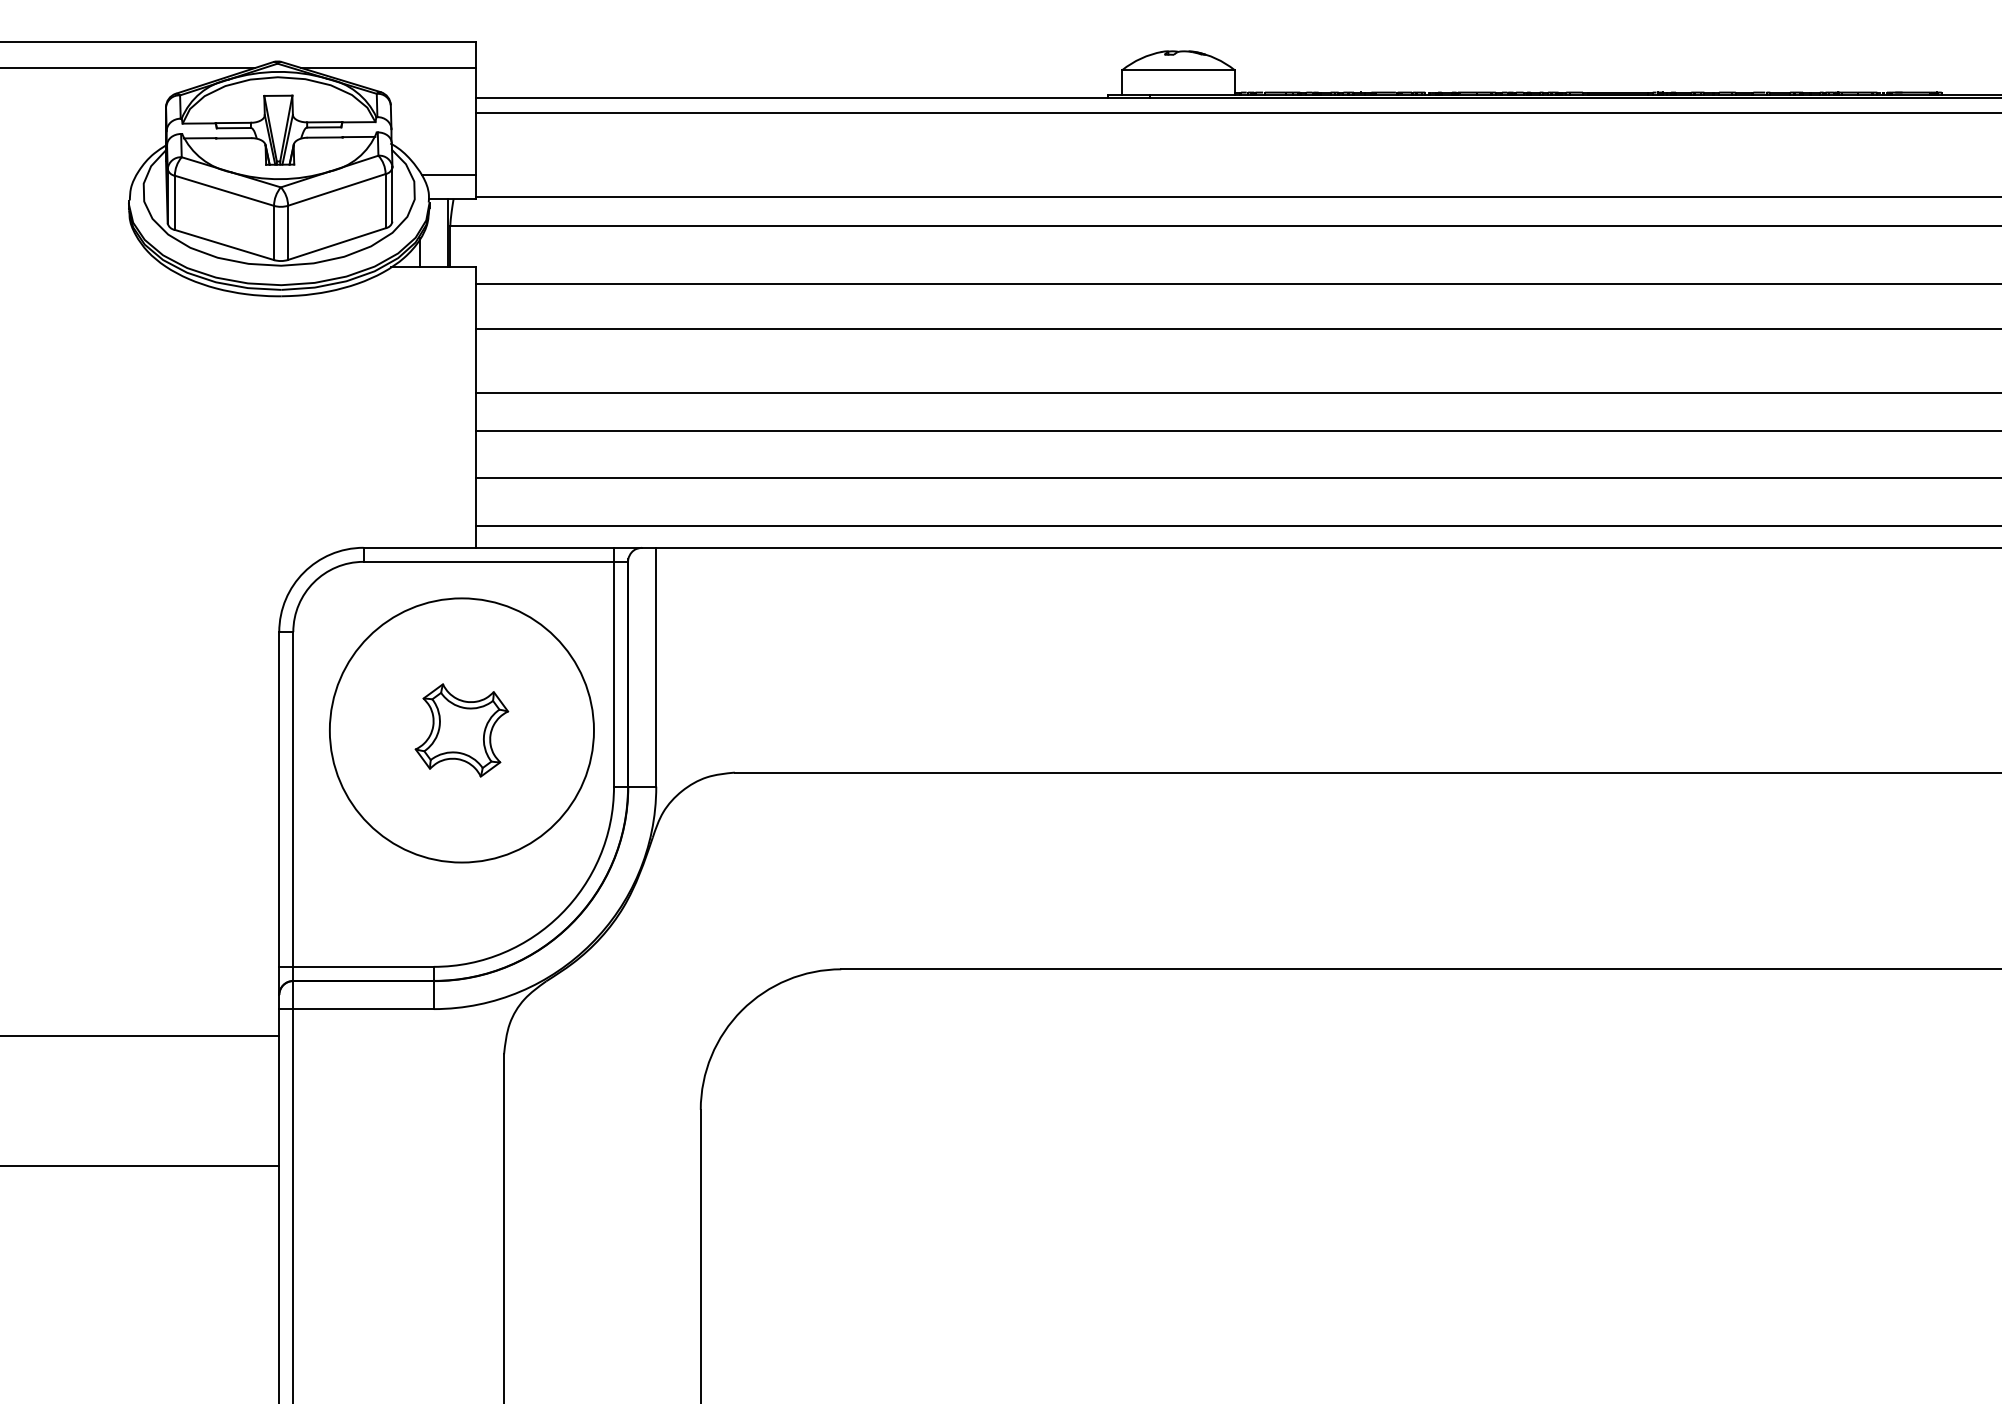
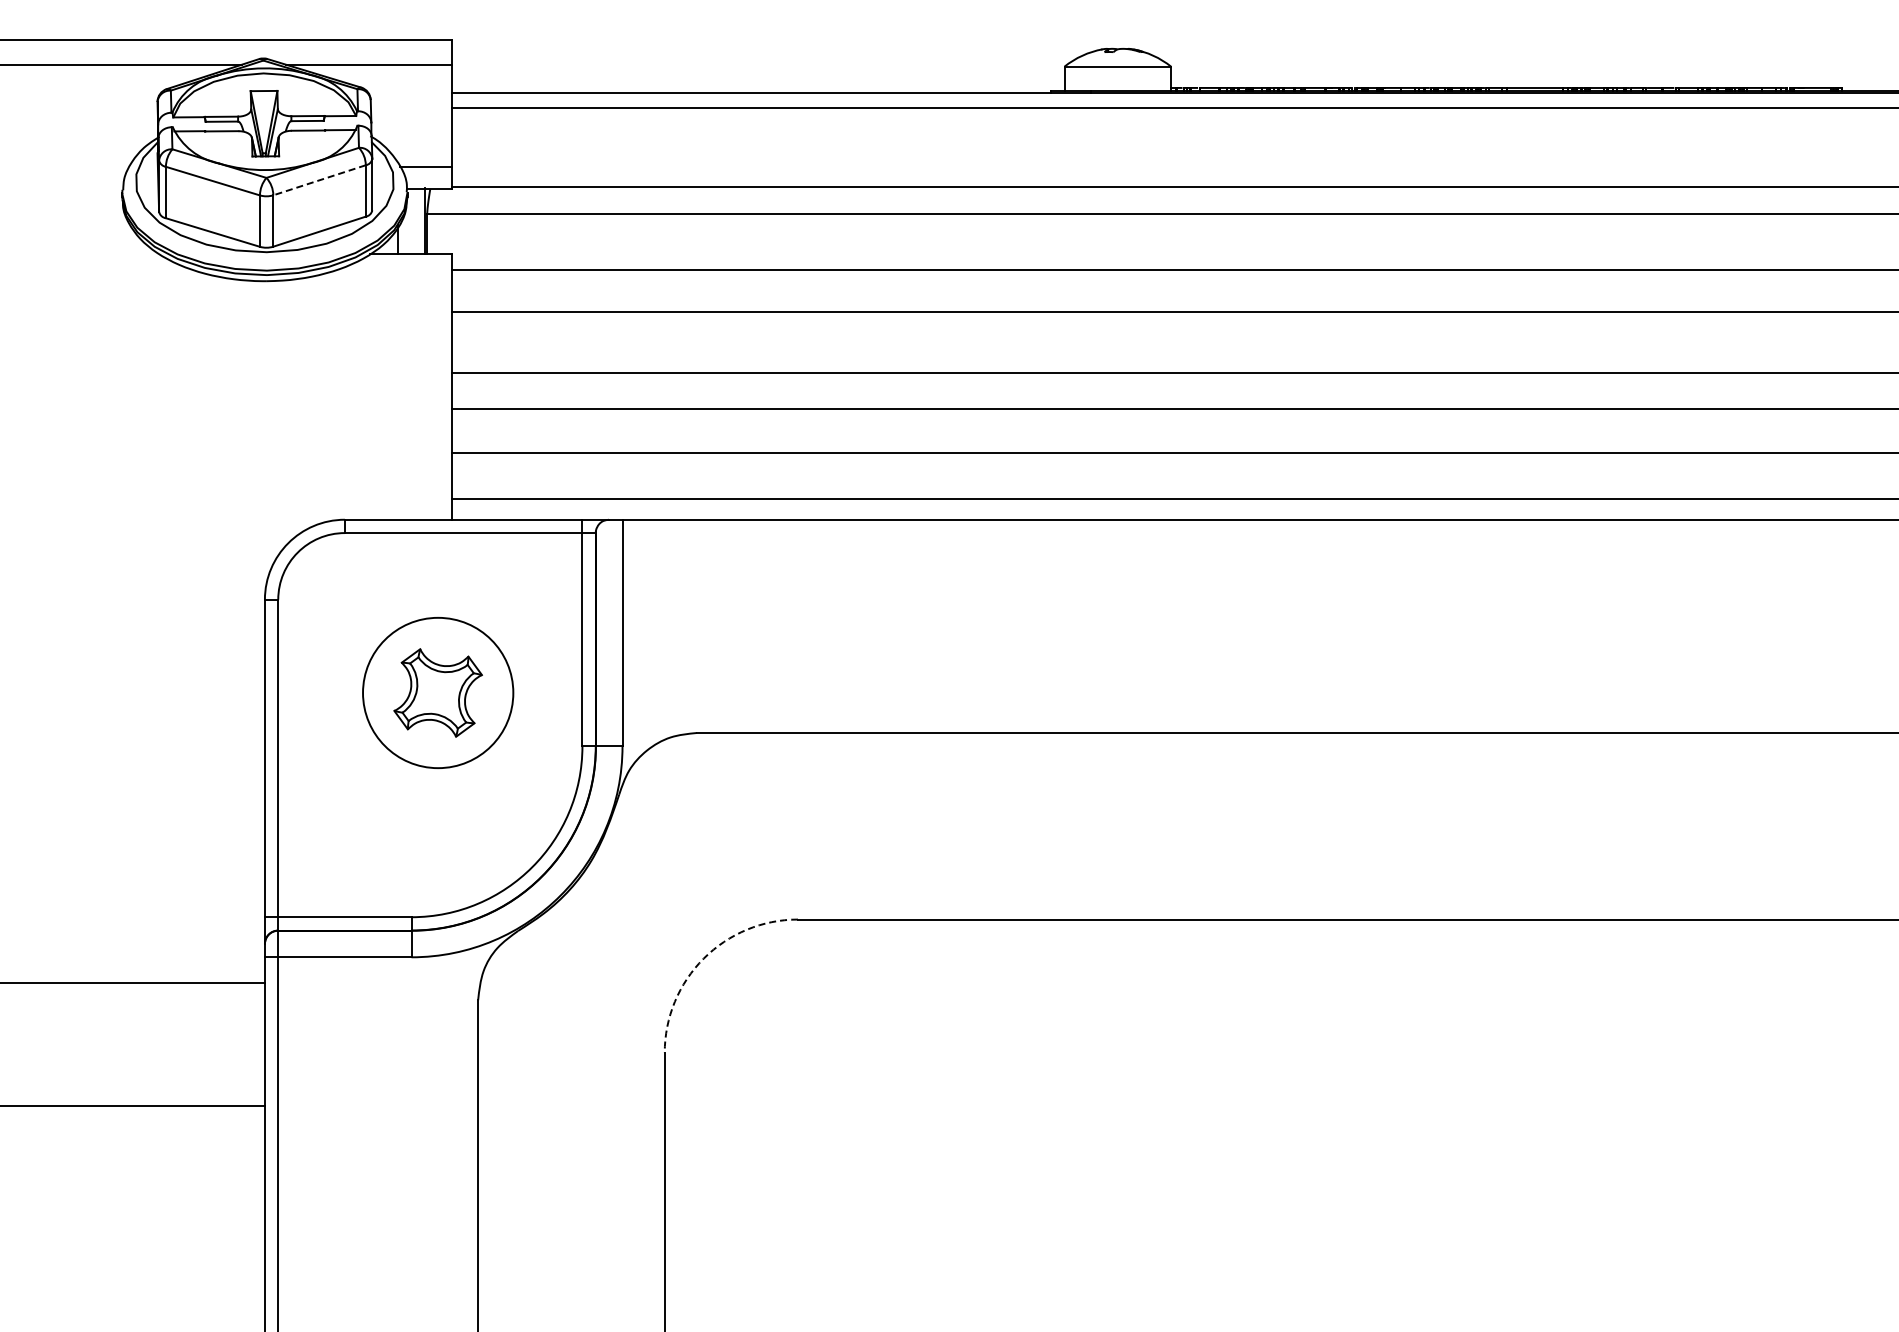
line: (336, 190) -> (319, 180), solid -> dashed
circle: (461, 729) -> (437, 692), size x0.6
arc: (741, 1010) -> (703, 958), solid -> dashed

